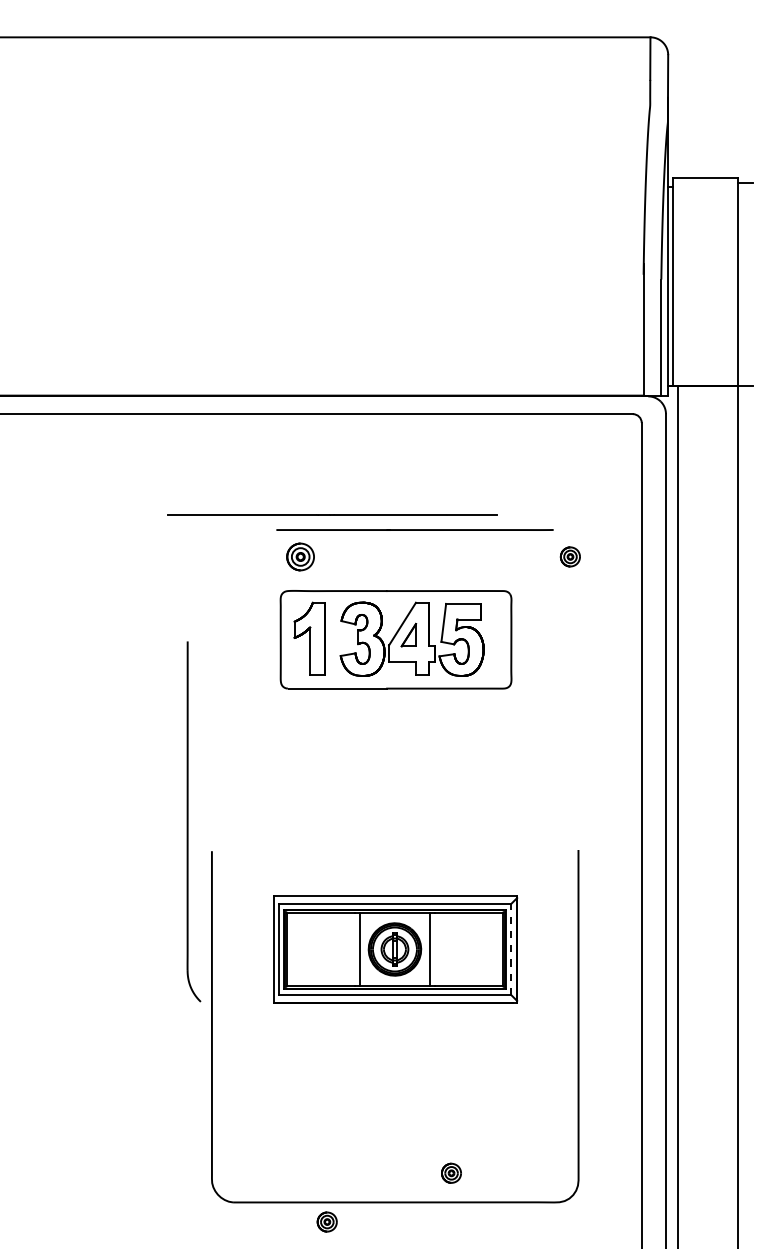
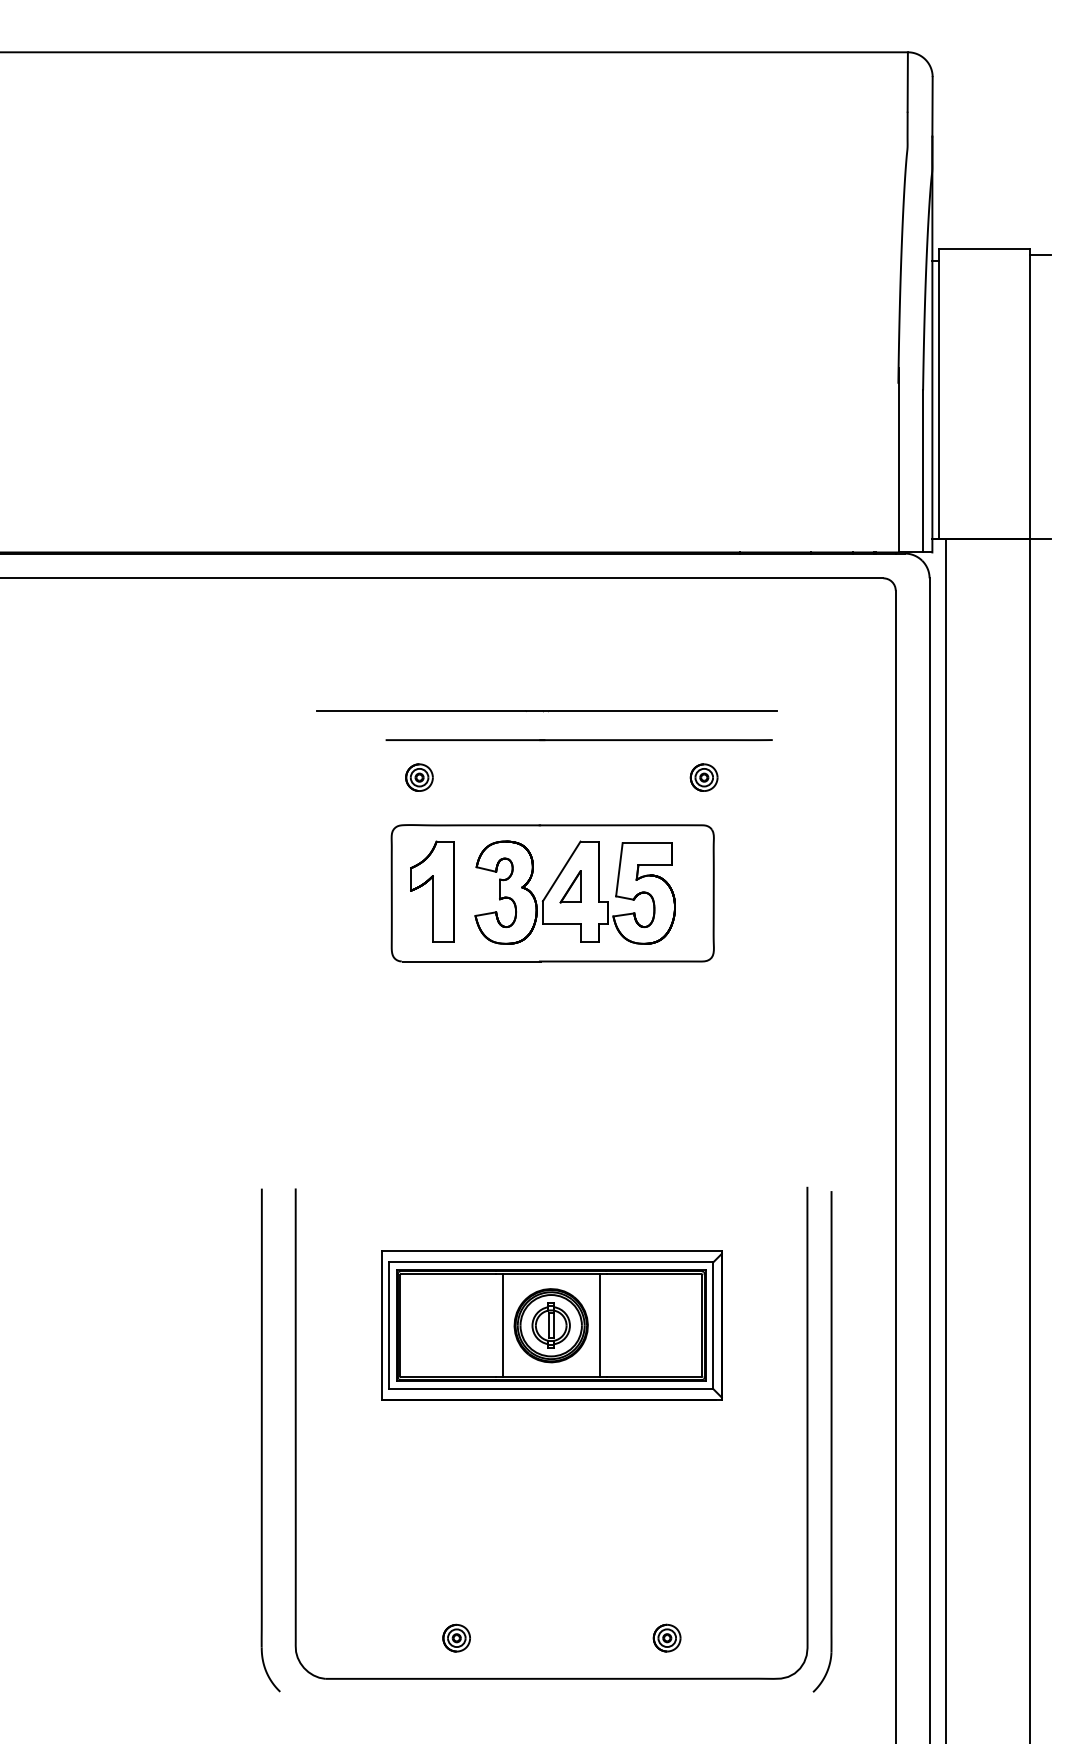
line: (332, 515) -> (546, 711), moved
part: (300, 556) -> (419, 777), size x0.71
part: (569, 556) -> (703, 777), moved
part: (188, 821) -> (262, 1440), moved
line: (511, 949) -> (713, 1325), dashed -> solid
part: (595, 1032) -> (830, 1441), added
part: (451, 1172) -> (666, 1637), moved
part: (327, 1221) -> (456, 1637), moved

